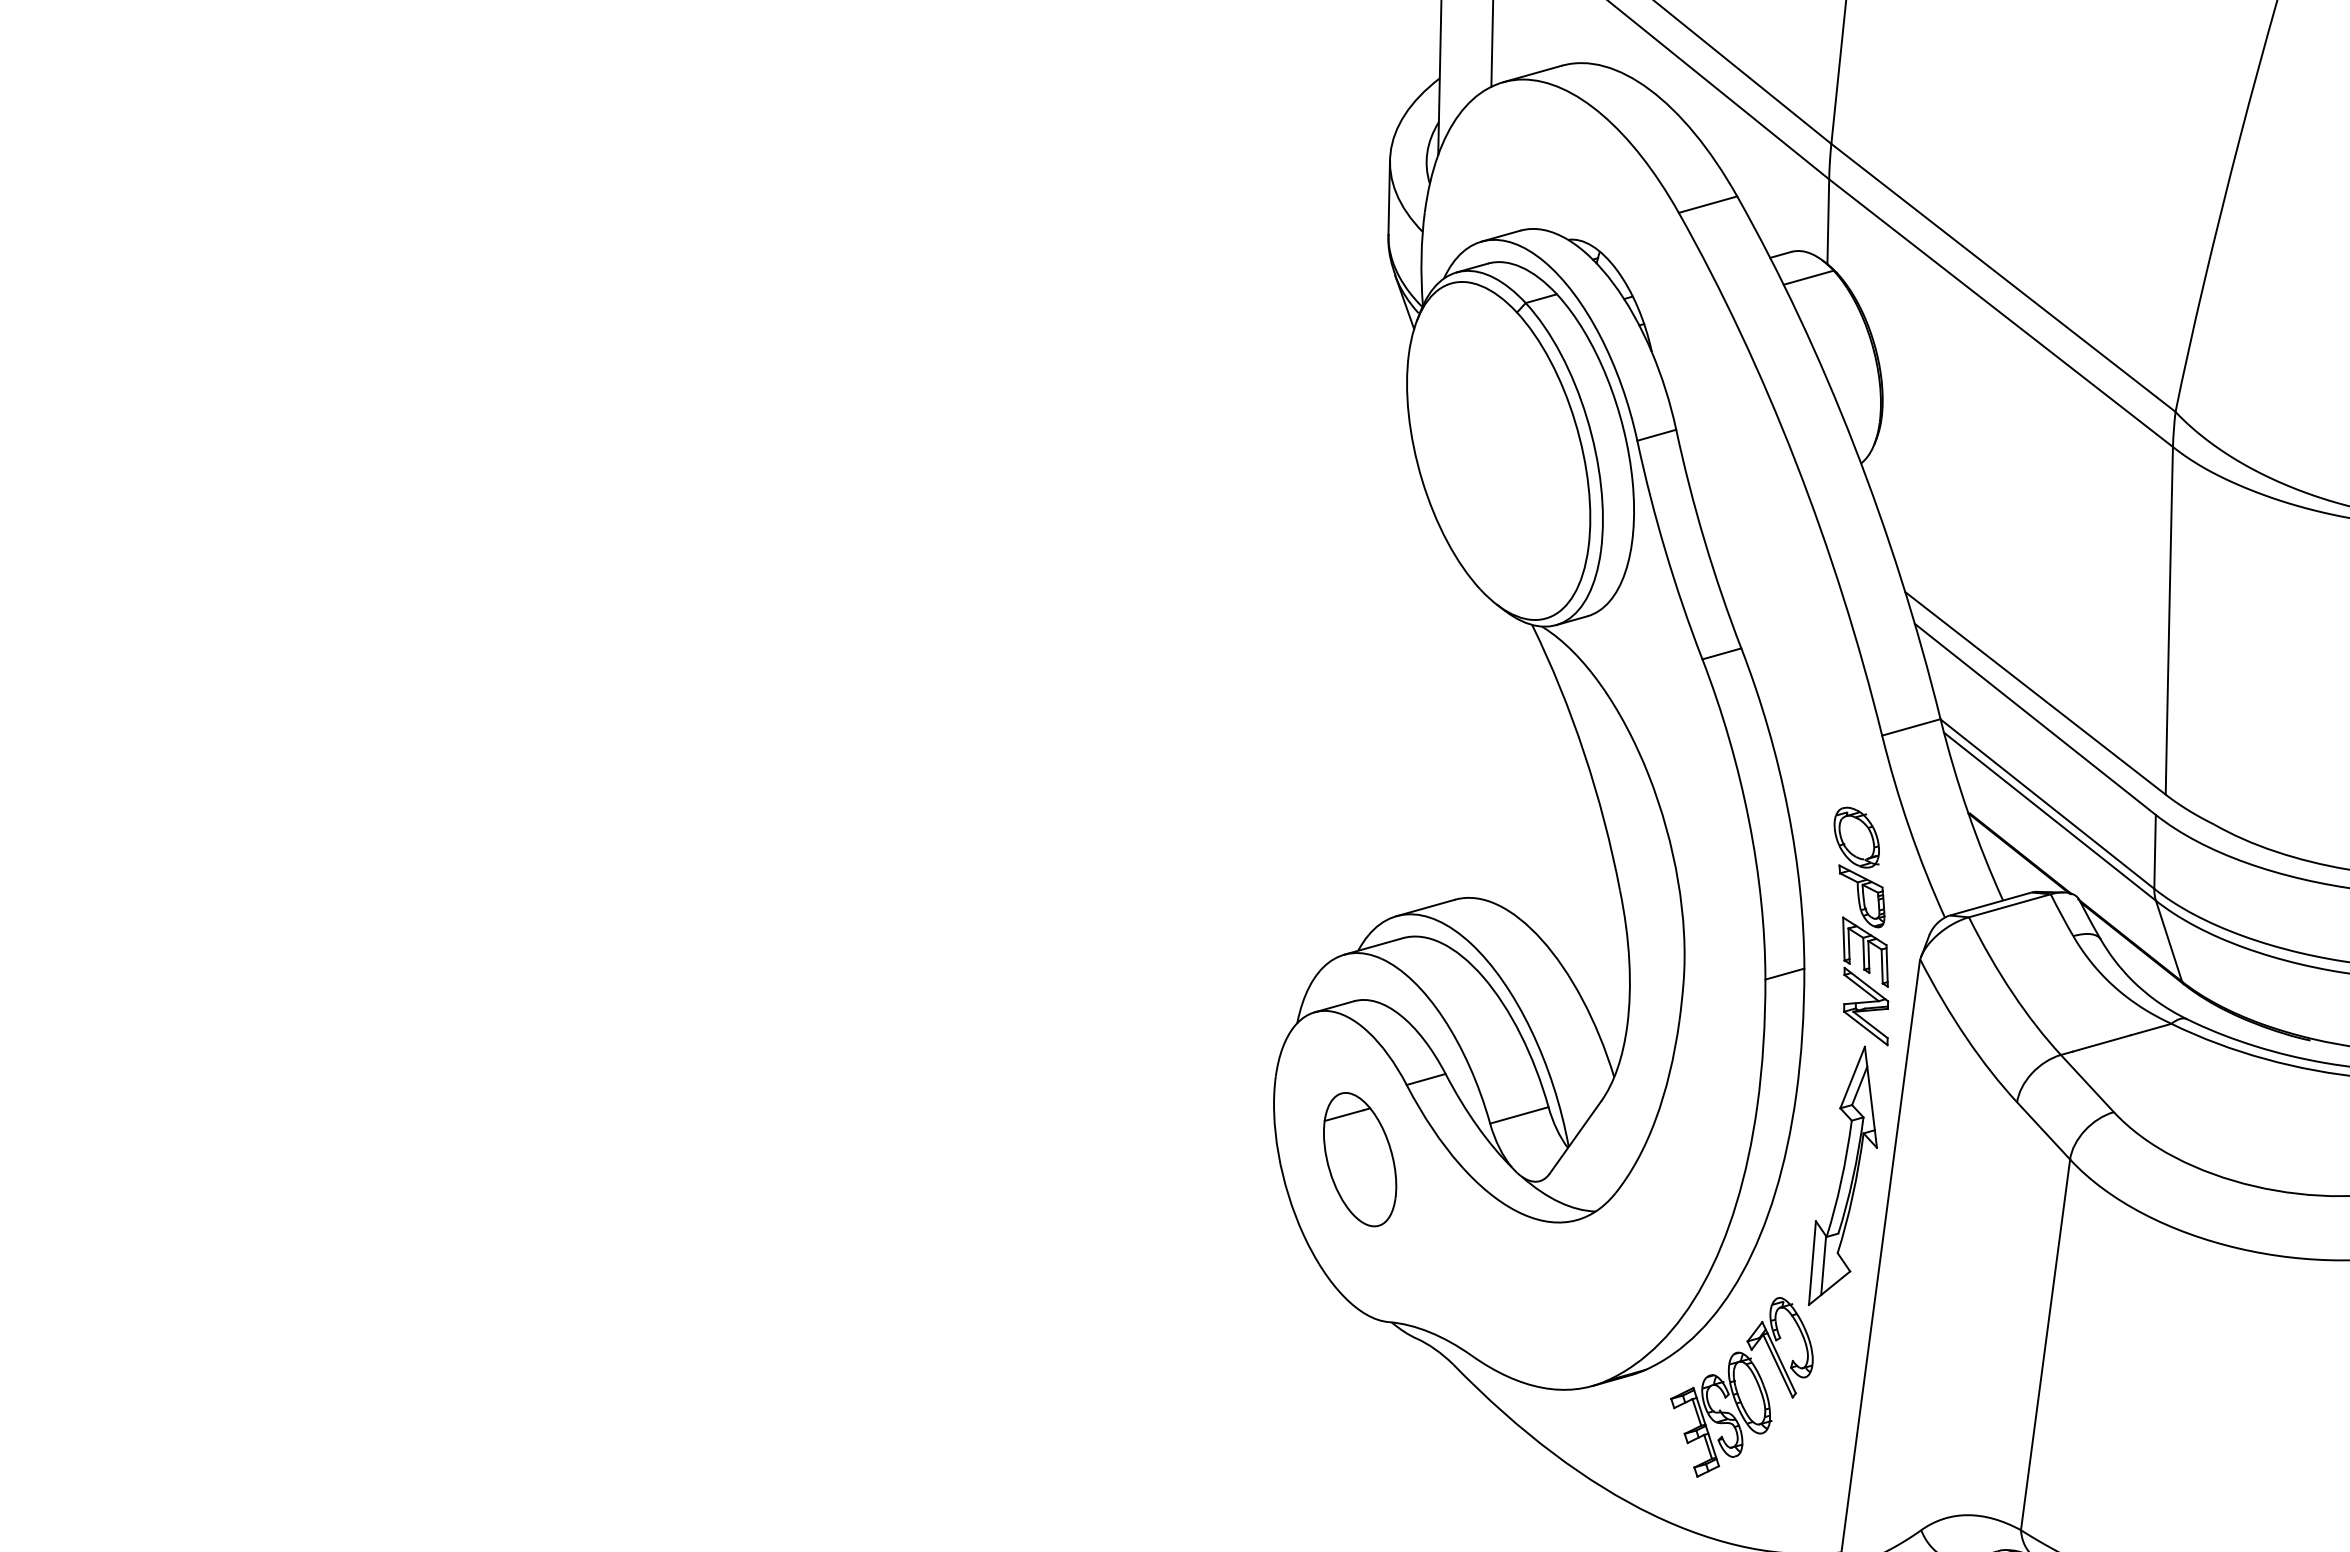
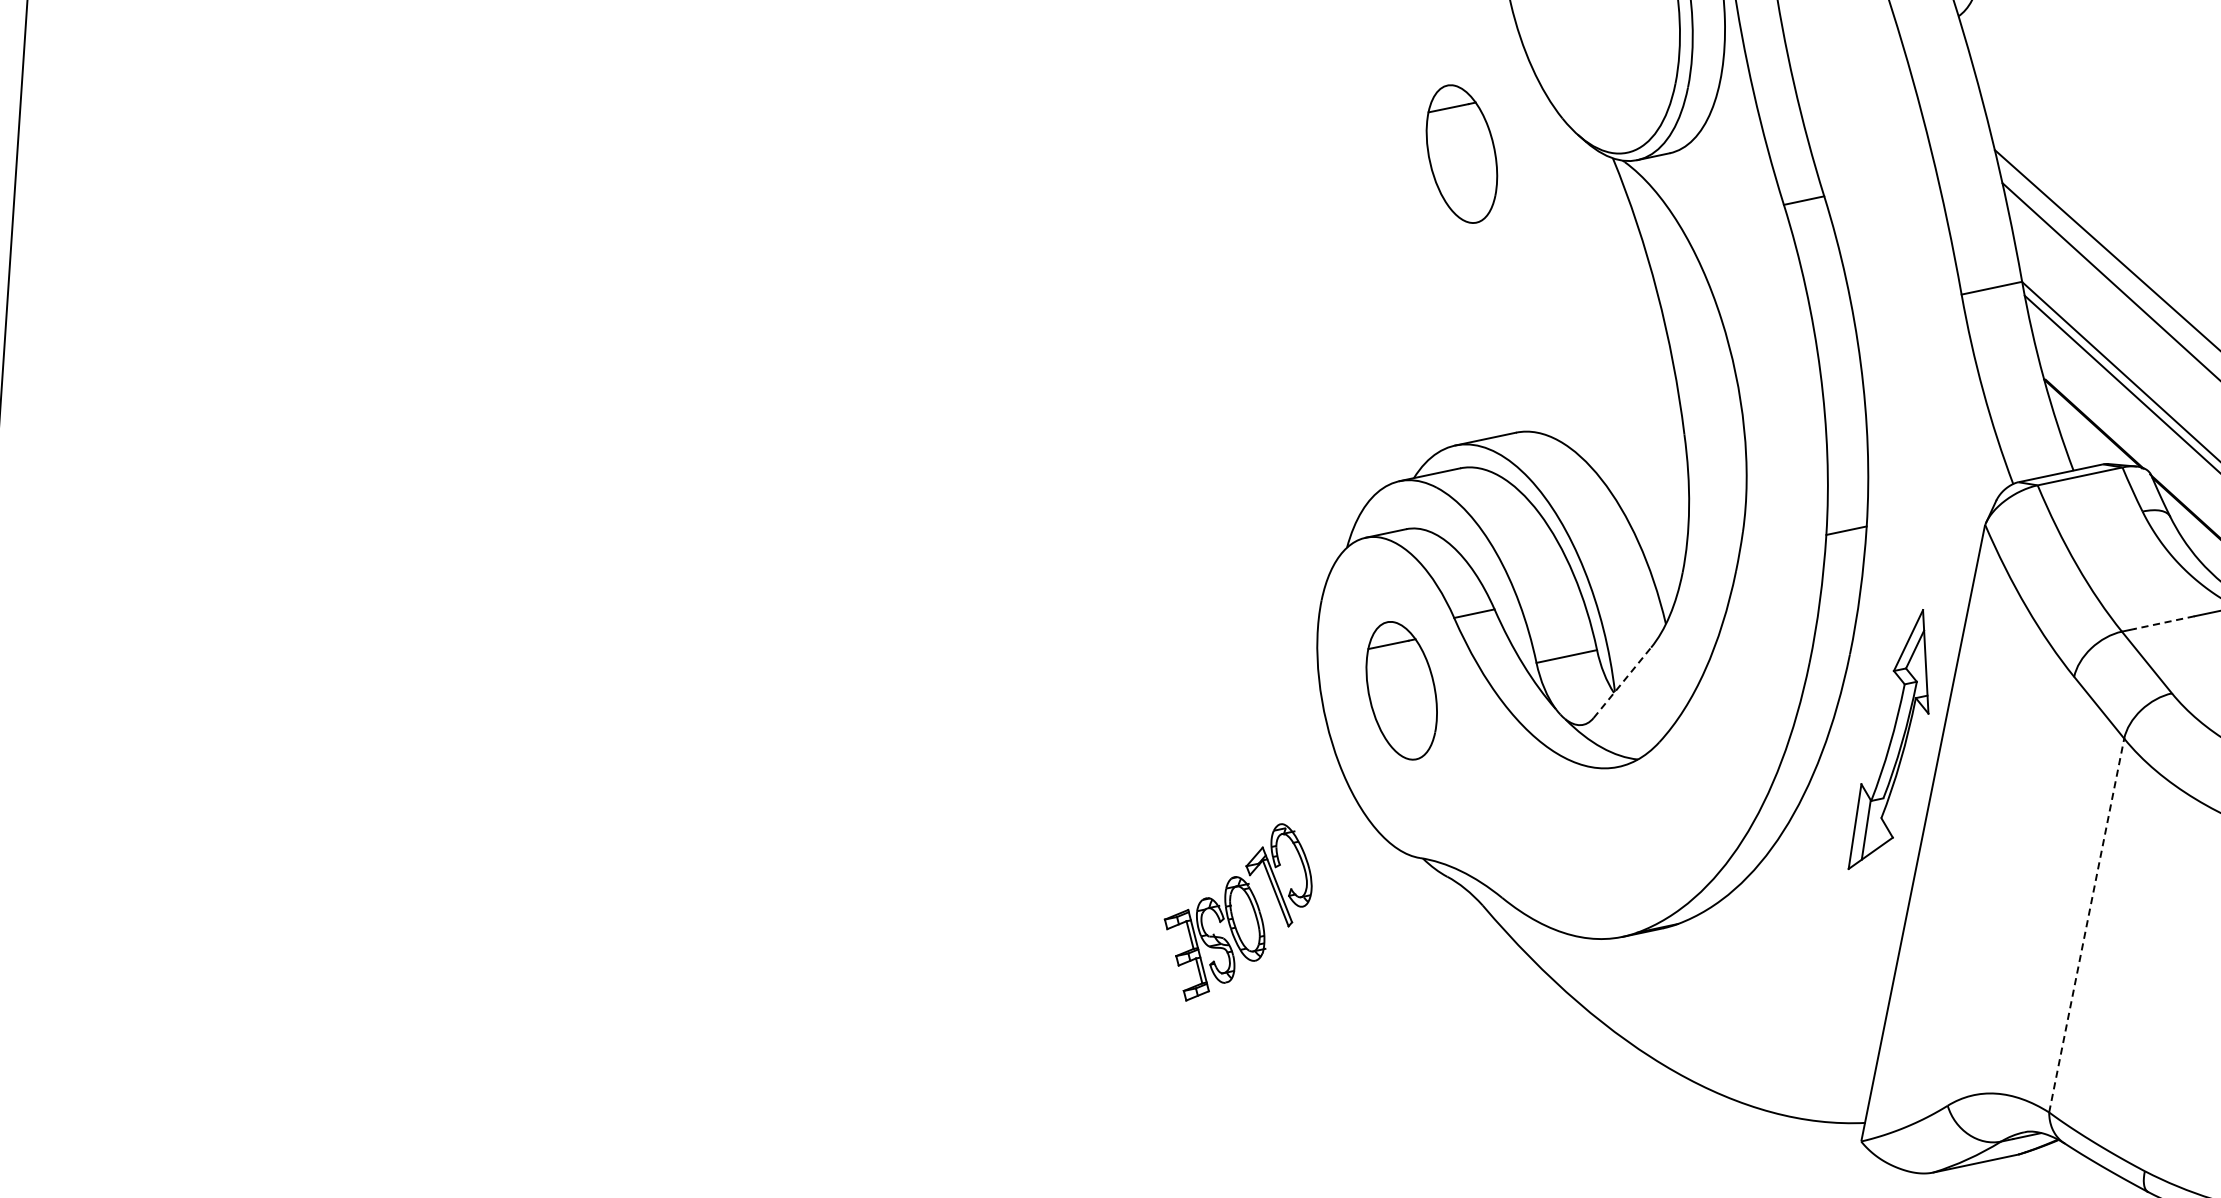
part: (1384, 630) -> (1462, 153), added
part: (1861, 926) -> (1927, 487), removed
line: (2101, 1043) -> (2164, 622), solid -> dashed
line: (1575, 1137) -> (1622, 682), solid -> dashed
line: (2045, 1344) -> (2086, 925), solid -> dashed
part: (1741, 1387) -> (1237, 912), moved

